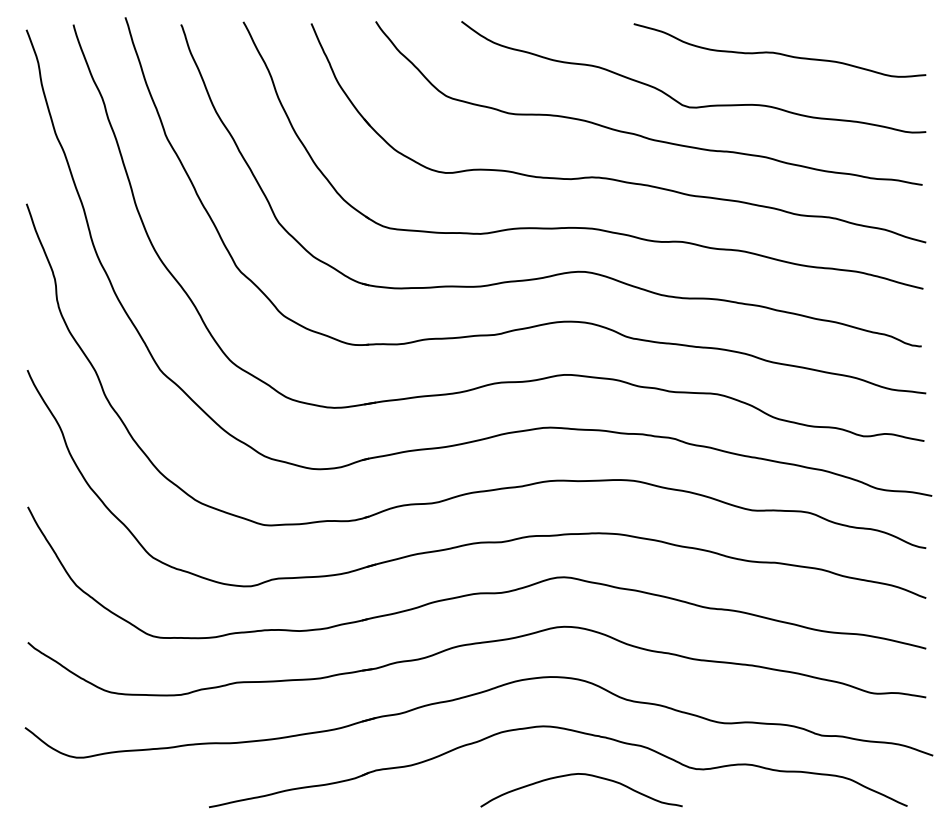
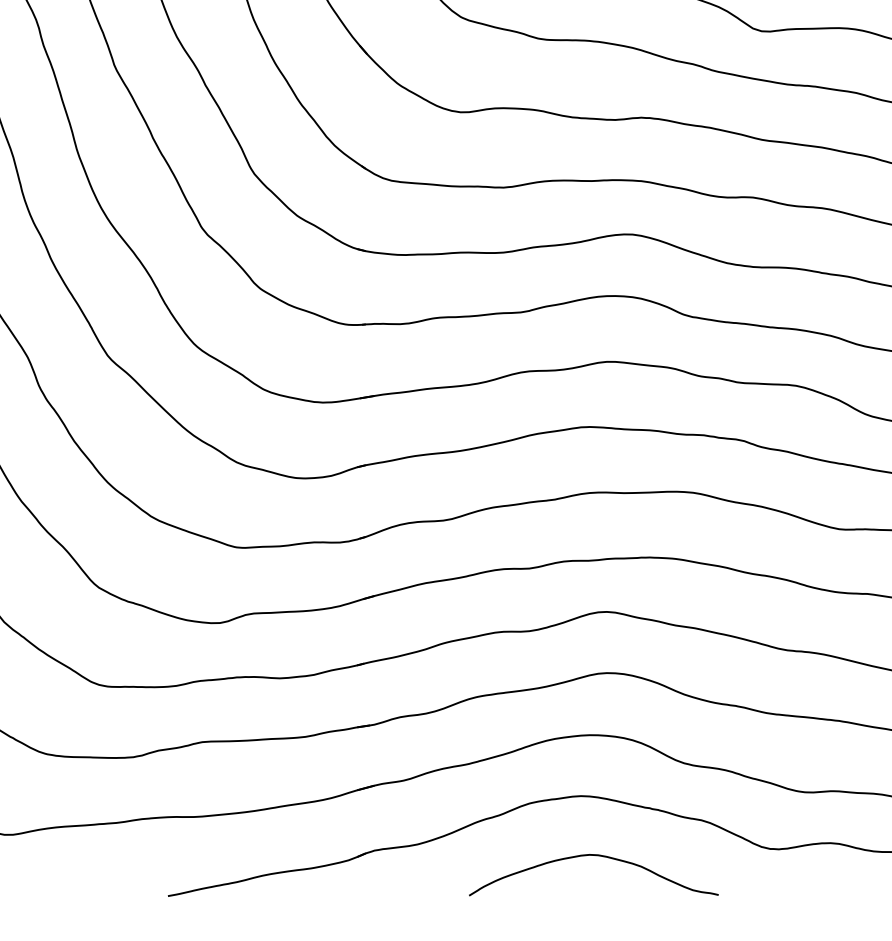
curve: (584, 775) -> (597, 856), moved

